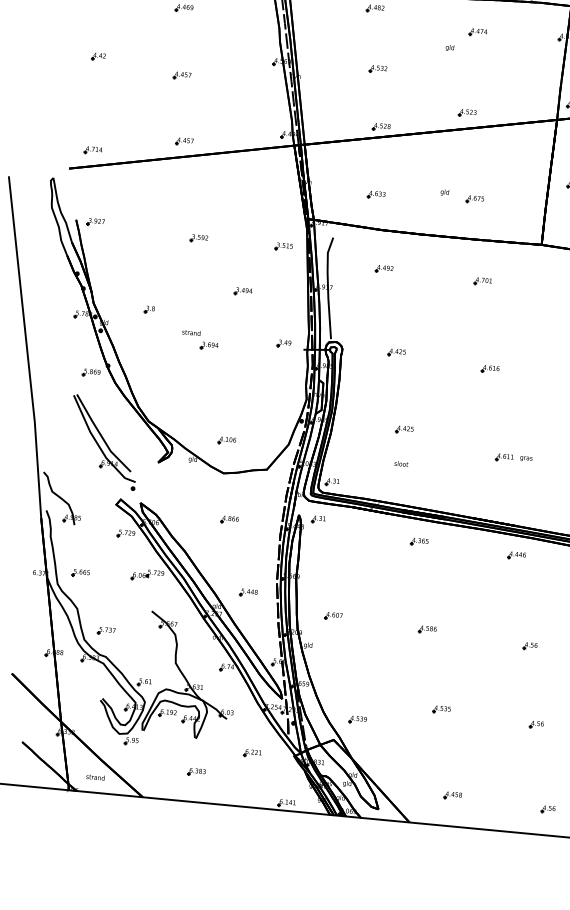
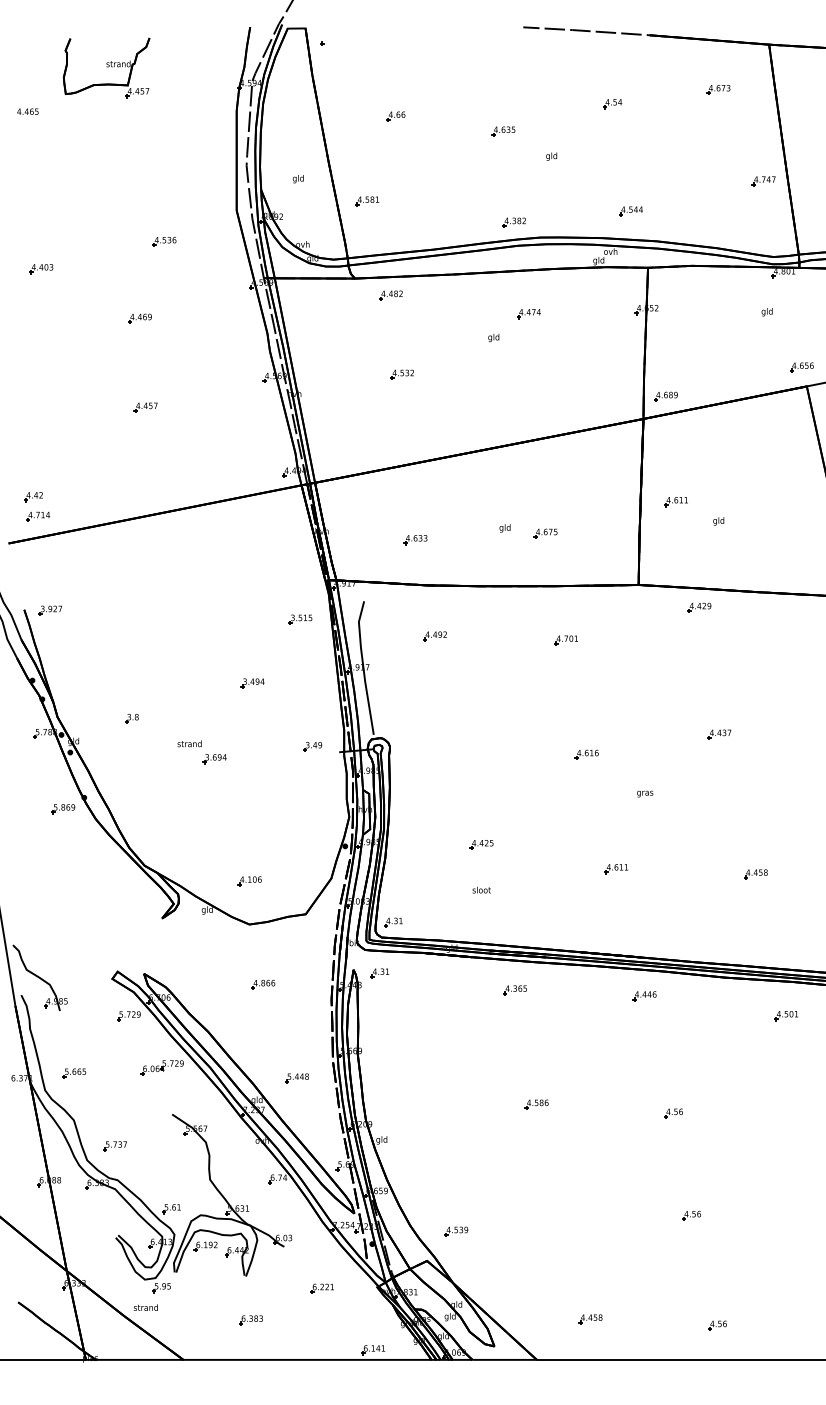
part: (98, 57) -> (33, 497), moved
part: (467, 113) -> (524, 421), removed
part: (381, 127) -> (413, 450), removed
part: (184, 141) -> (156, 493), removed
part: (198, 238) -> (187, 619), removed
part: (396, 352) -> (461, 744), removed
part: (104, 442) -> (88, 898), removed
text: (526, 458) -> (645, 793), moved
part: (333, 616) -> (411, 1098), removed
part: (442, 709) -> (565, 1207), removed
text: (95, 777) -> (145, 1307), moved

